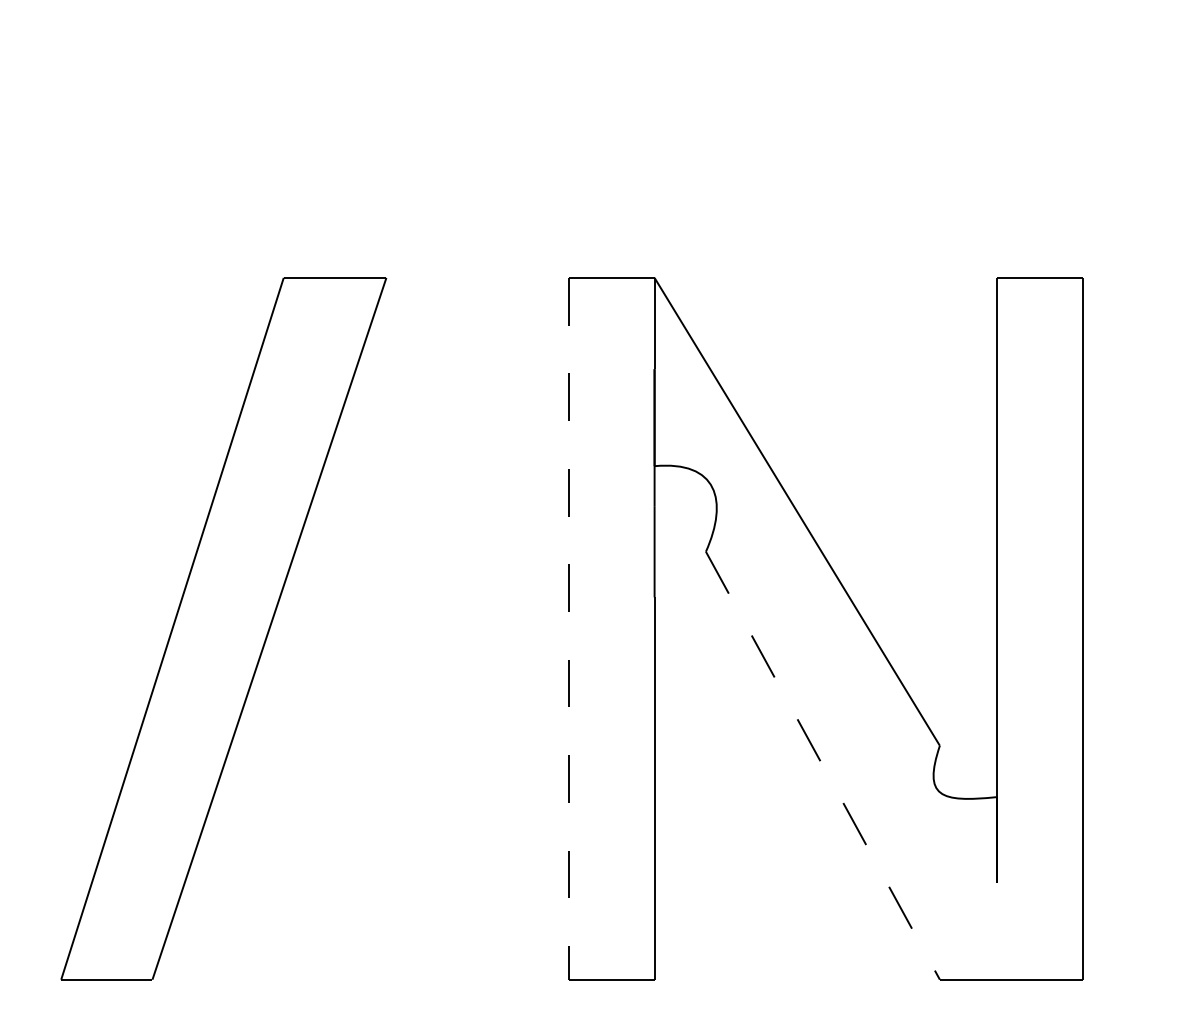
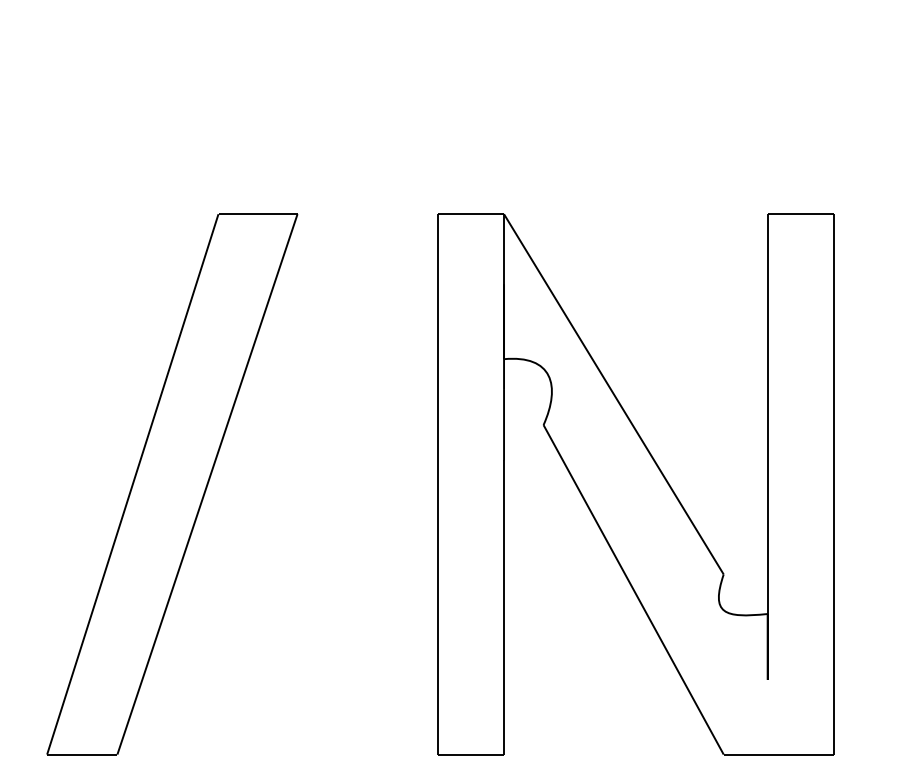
line: (569, 628) -> (438, 484), dashed -> solid
line: (822, 765) -> (633, 589), dashed -> solid

